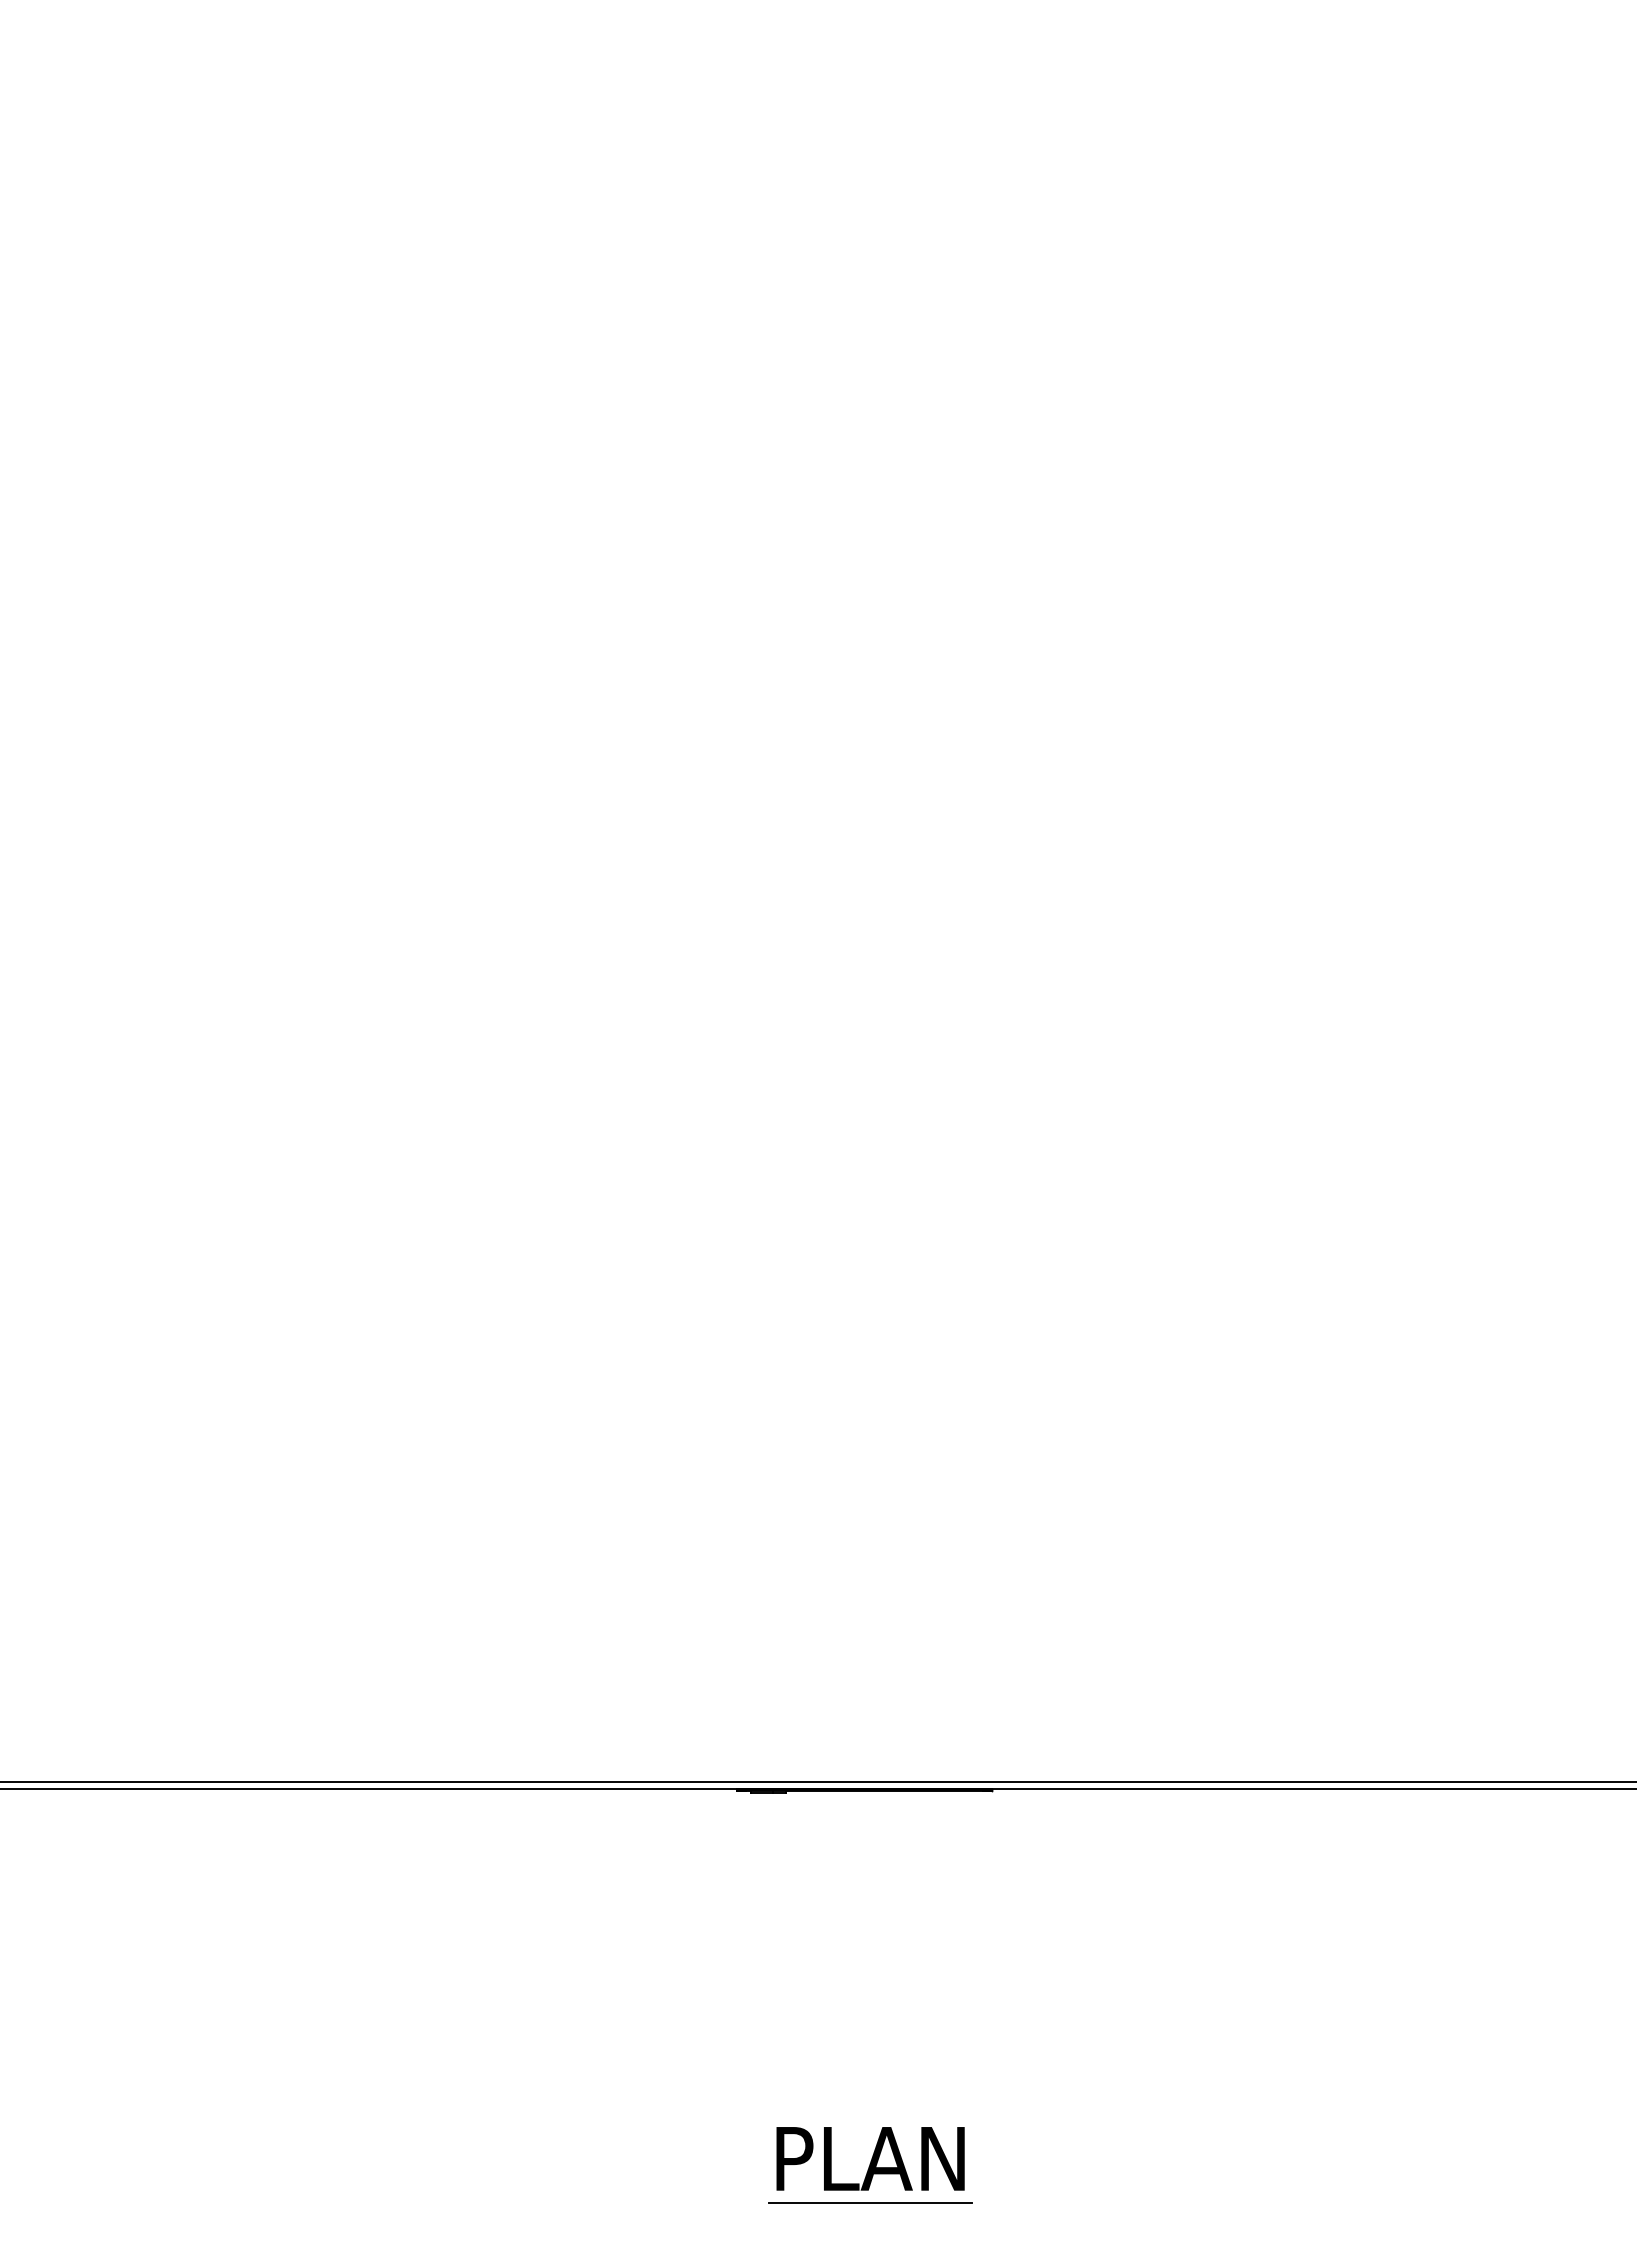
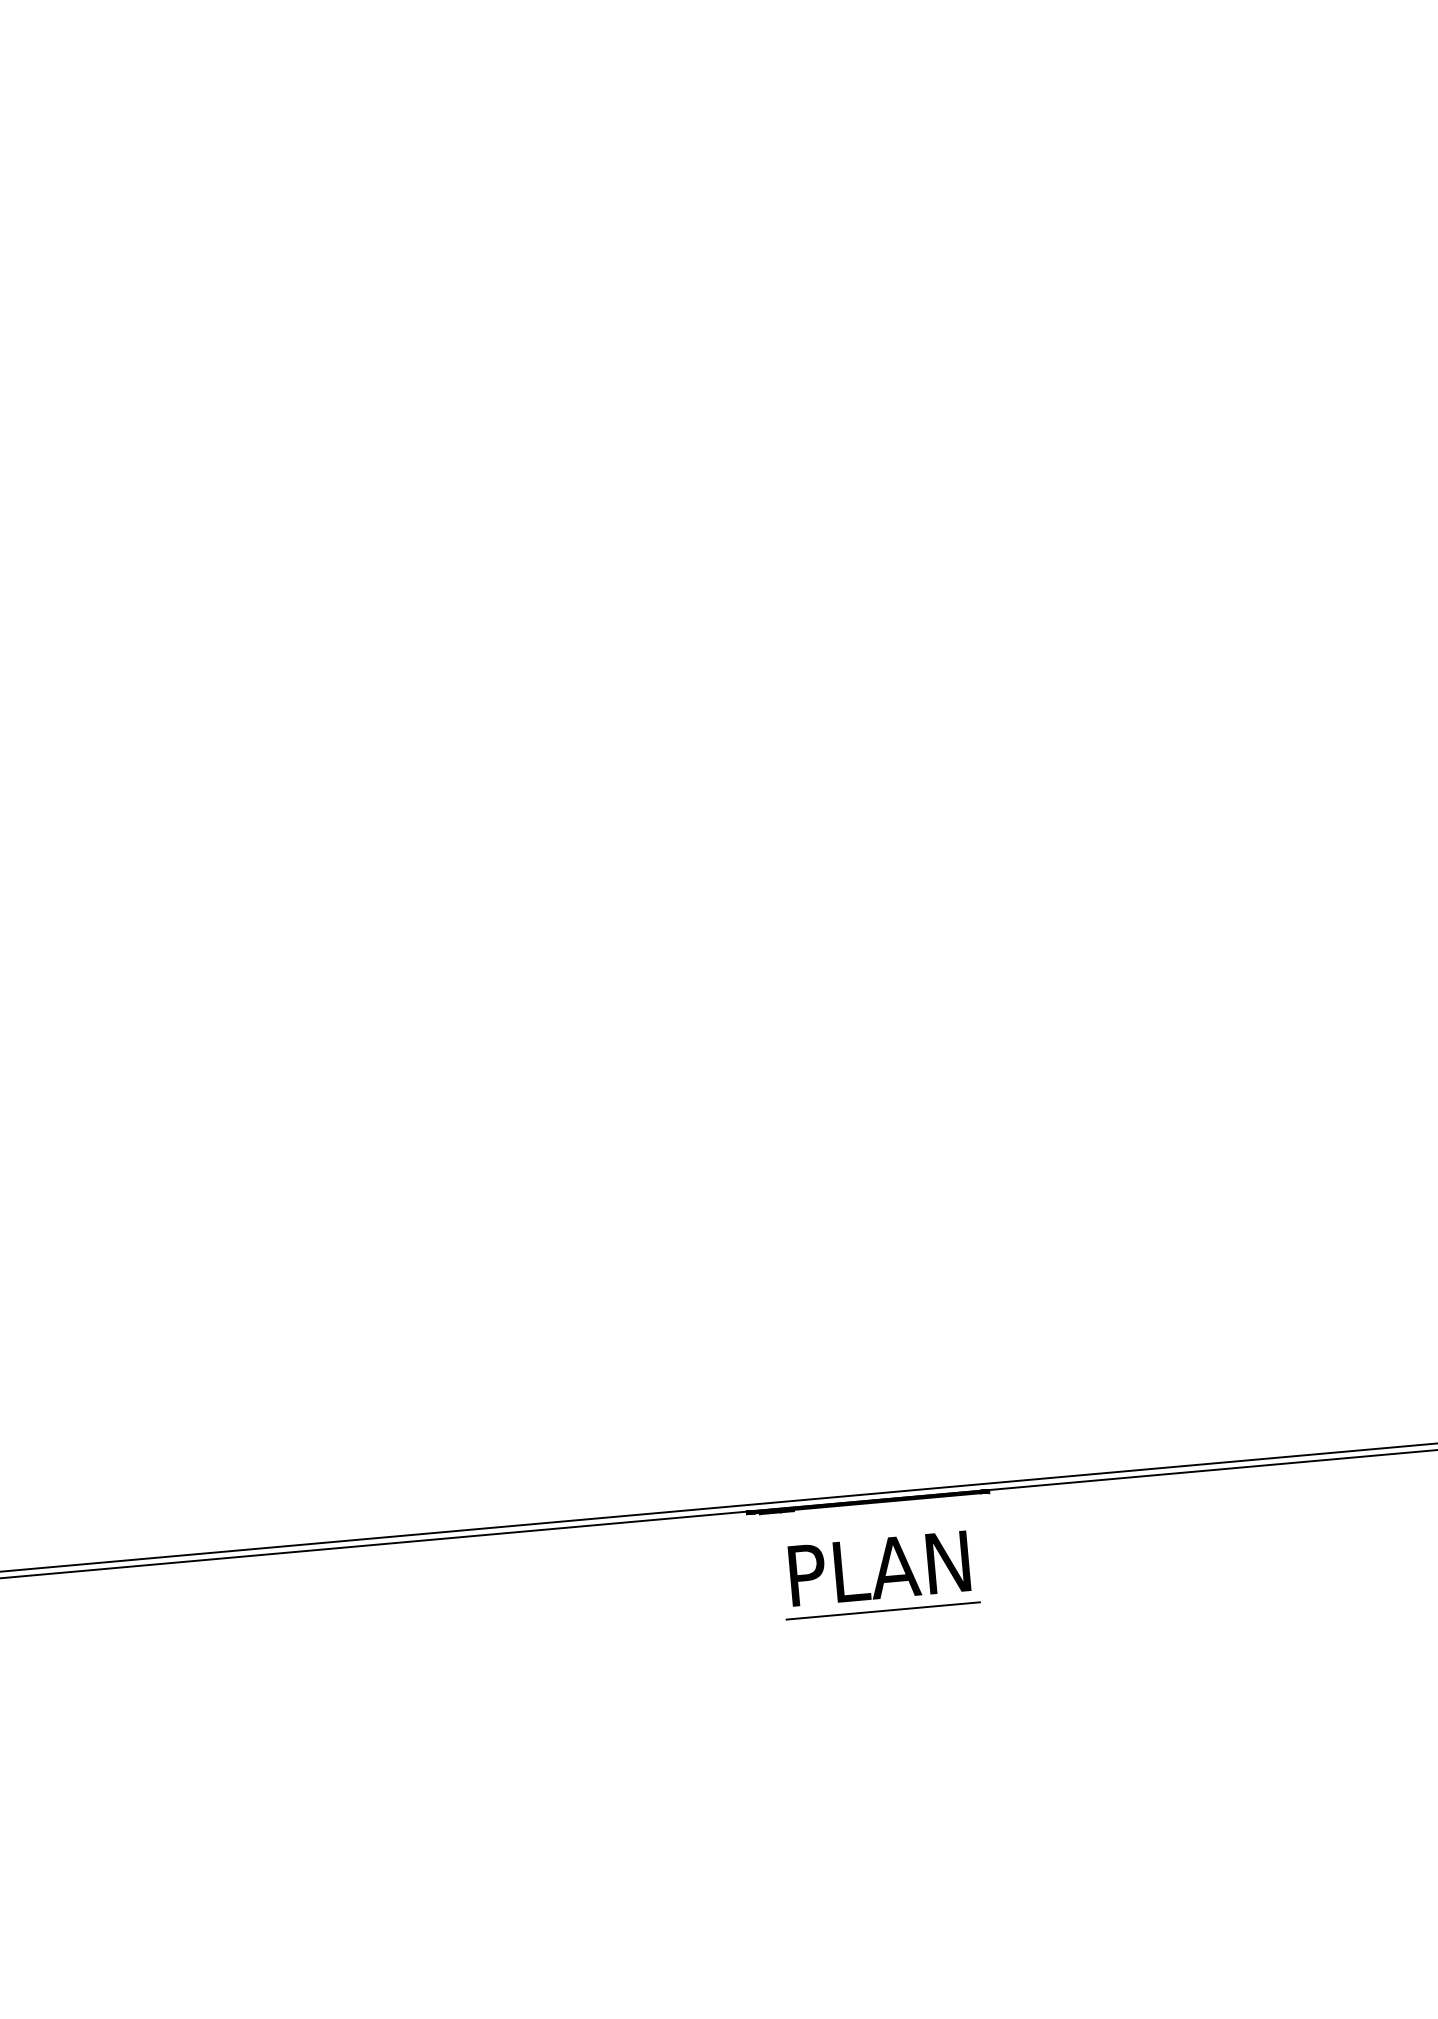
part: (870, 2165) -> (879, 1574), moved

